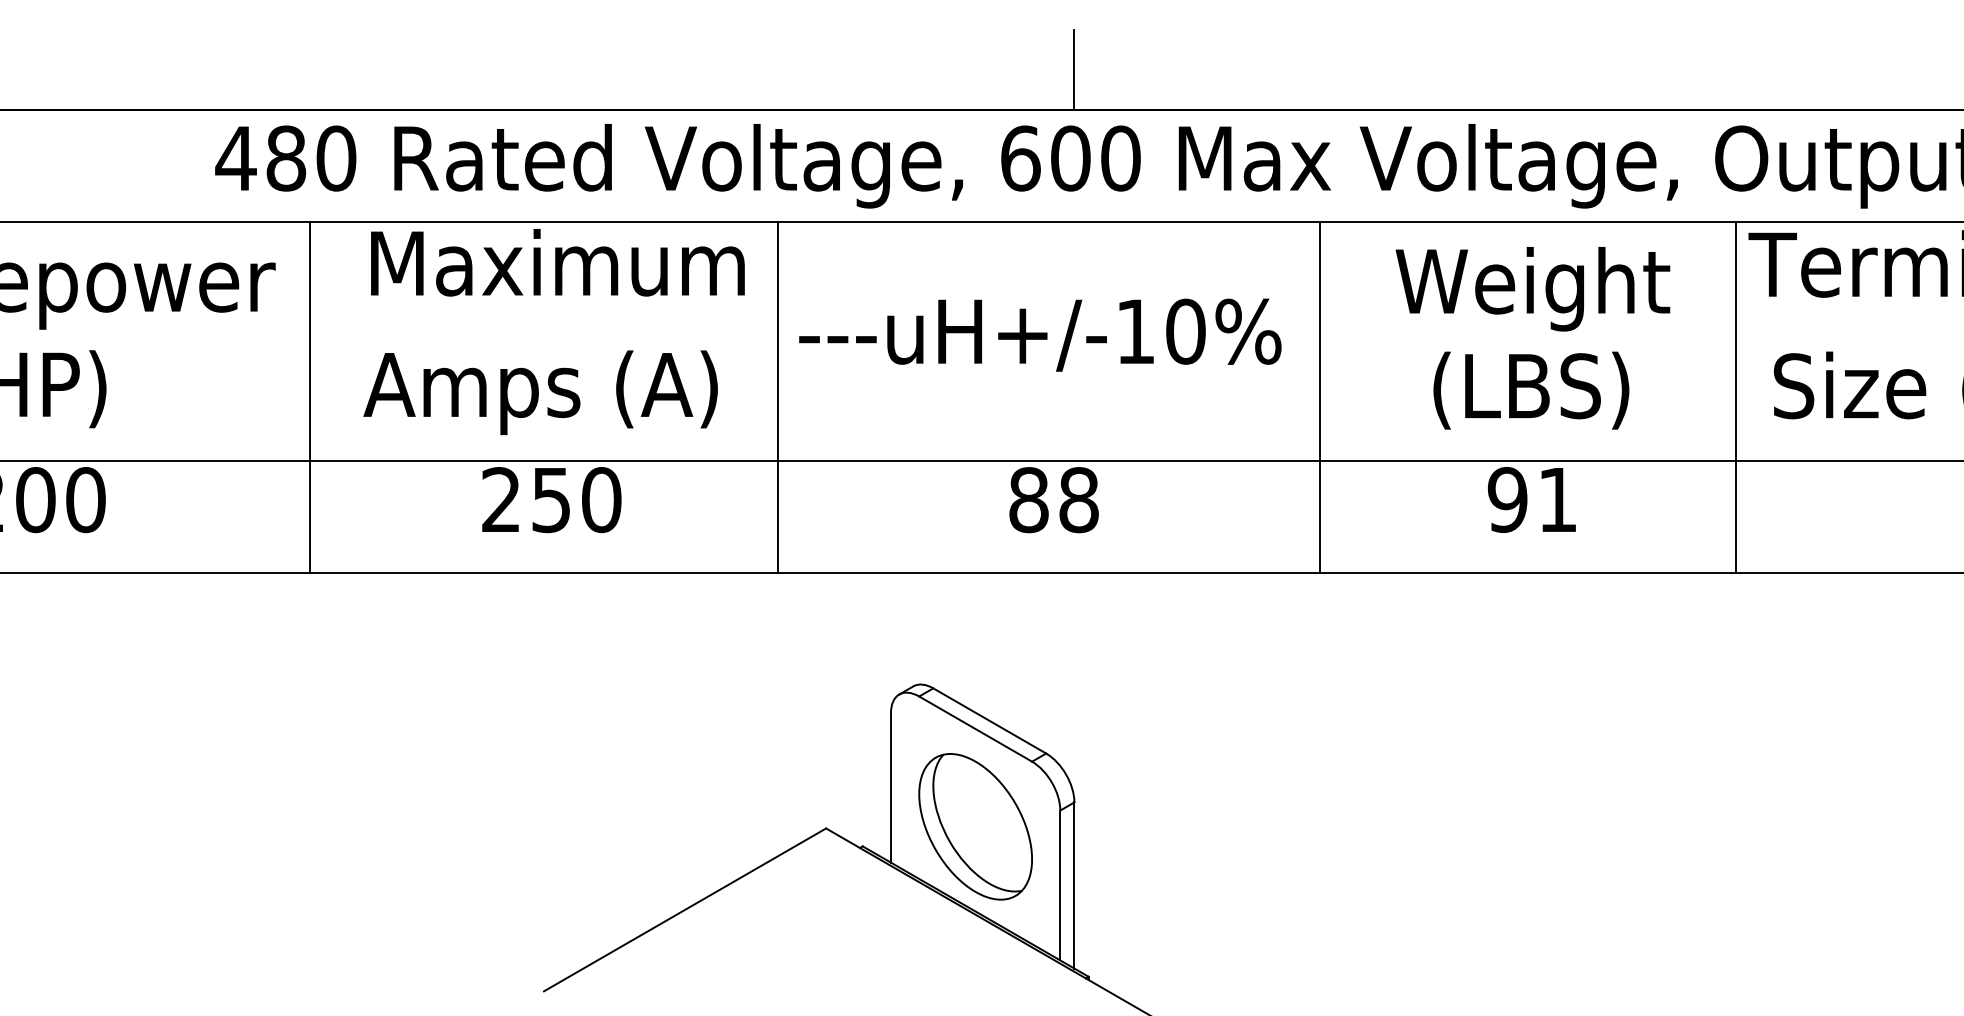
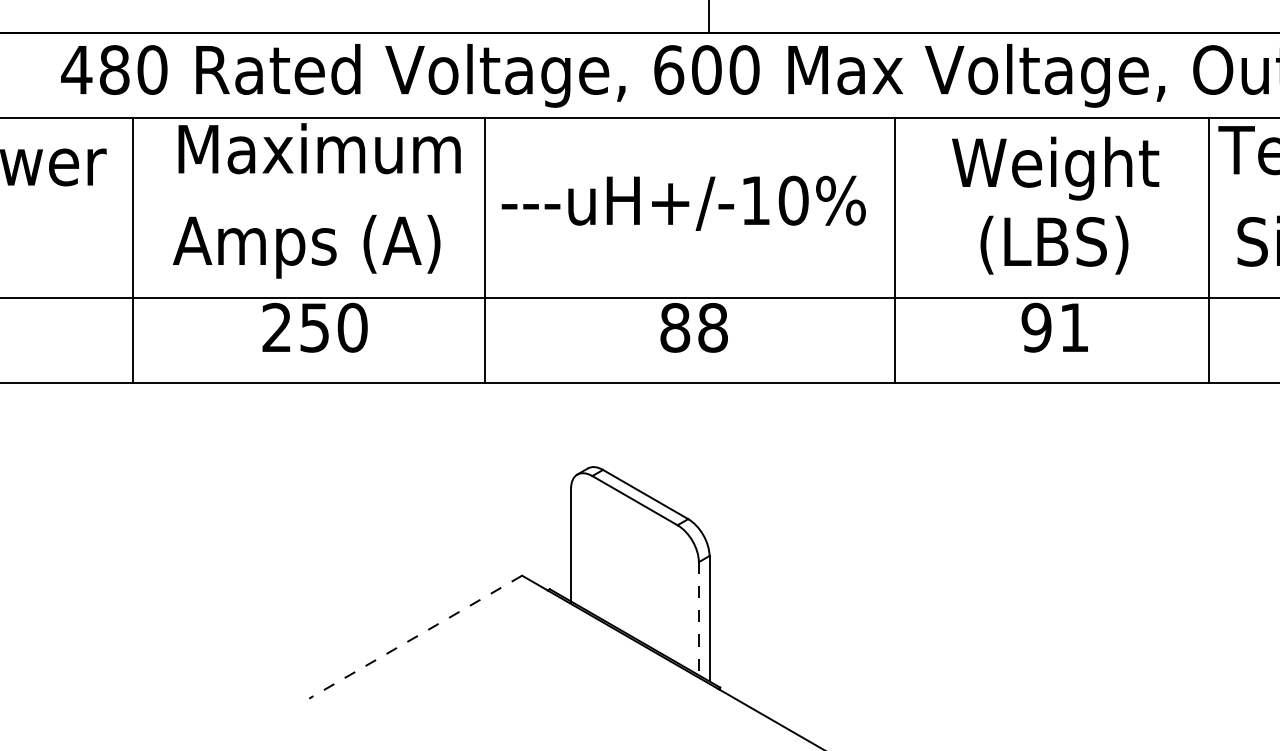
part: (975, 826) -> (634, 574), removed
line: (1060, 885) -> (699, 618), solid -> dashed
line: (685, 909) -> (415, 636), solid -> dashed

